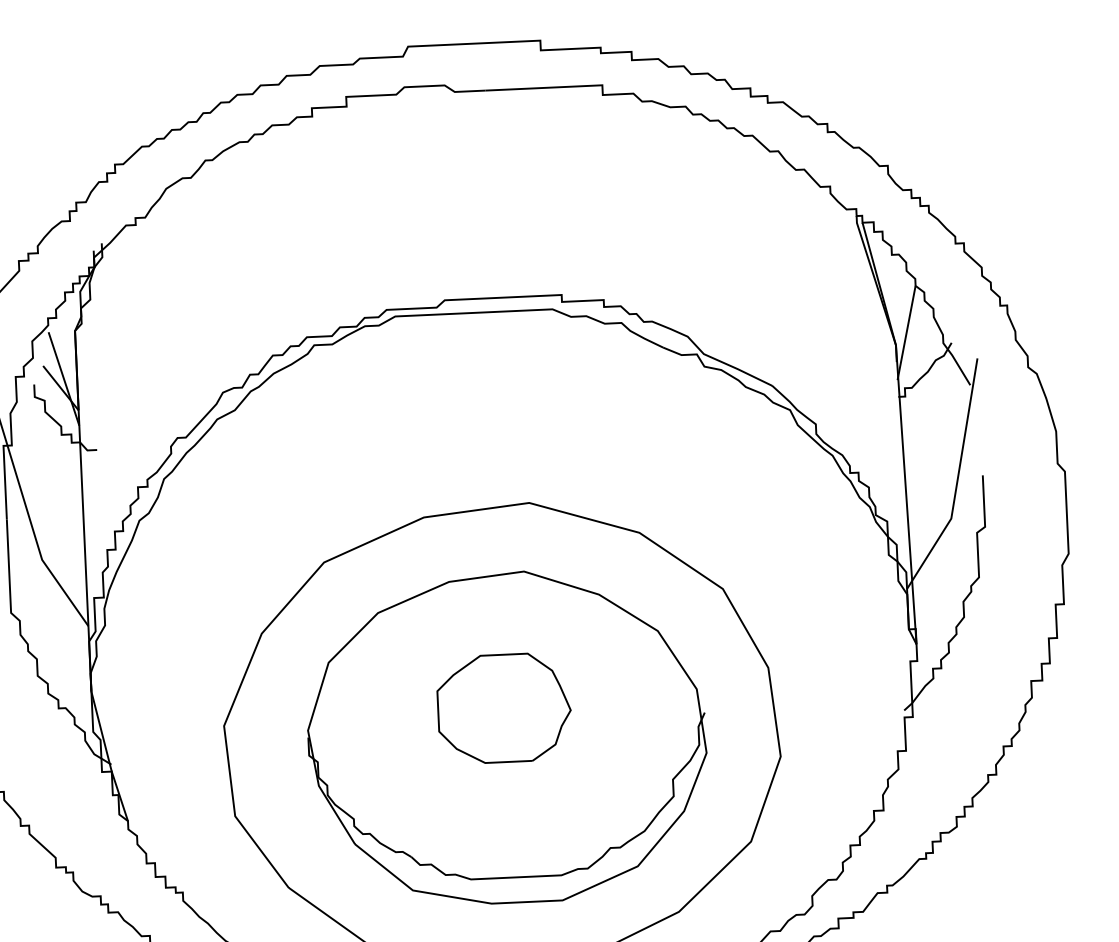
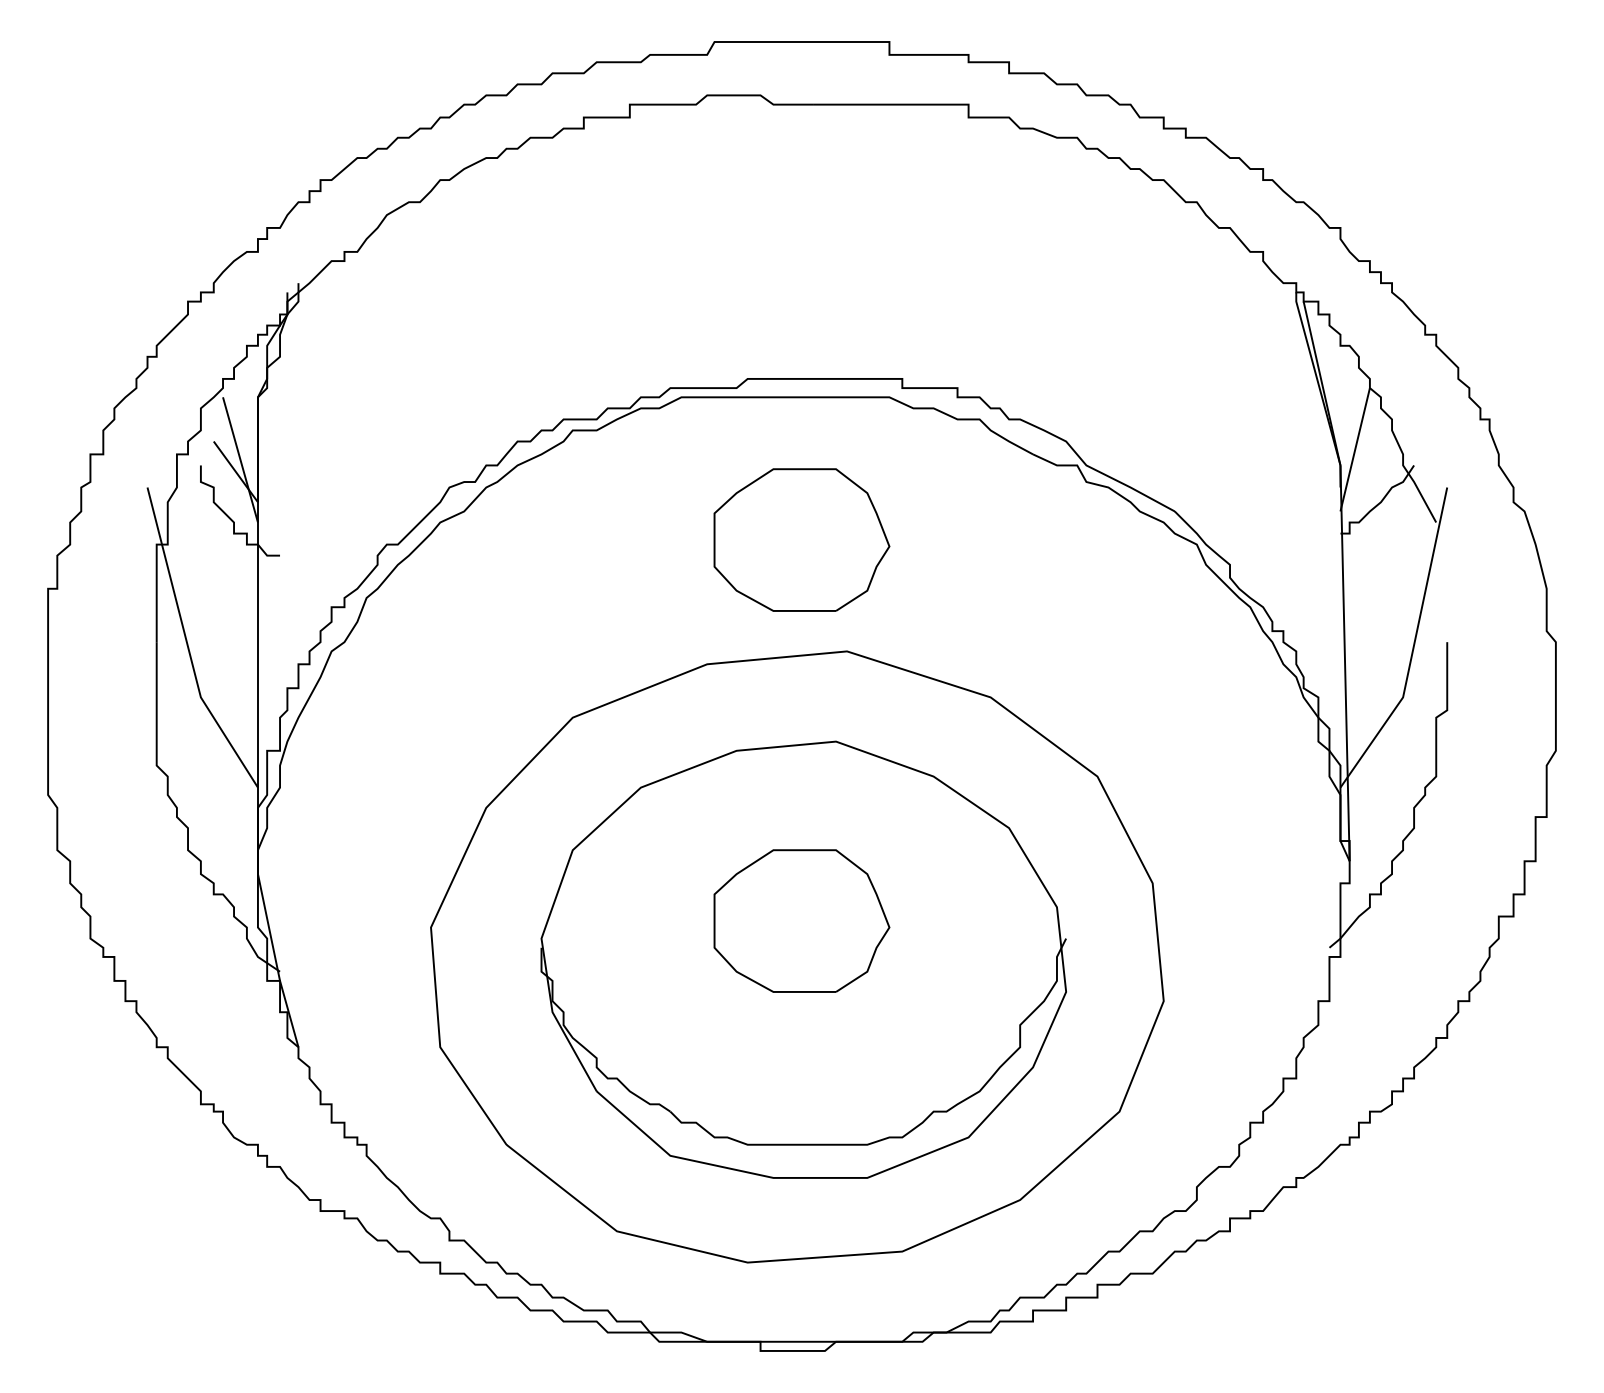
part: (490, 419) -> (801, 539), added

